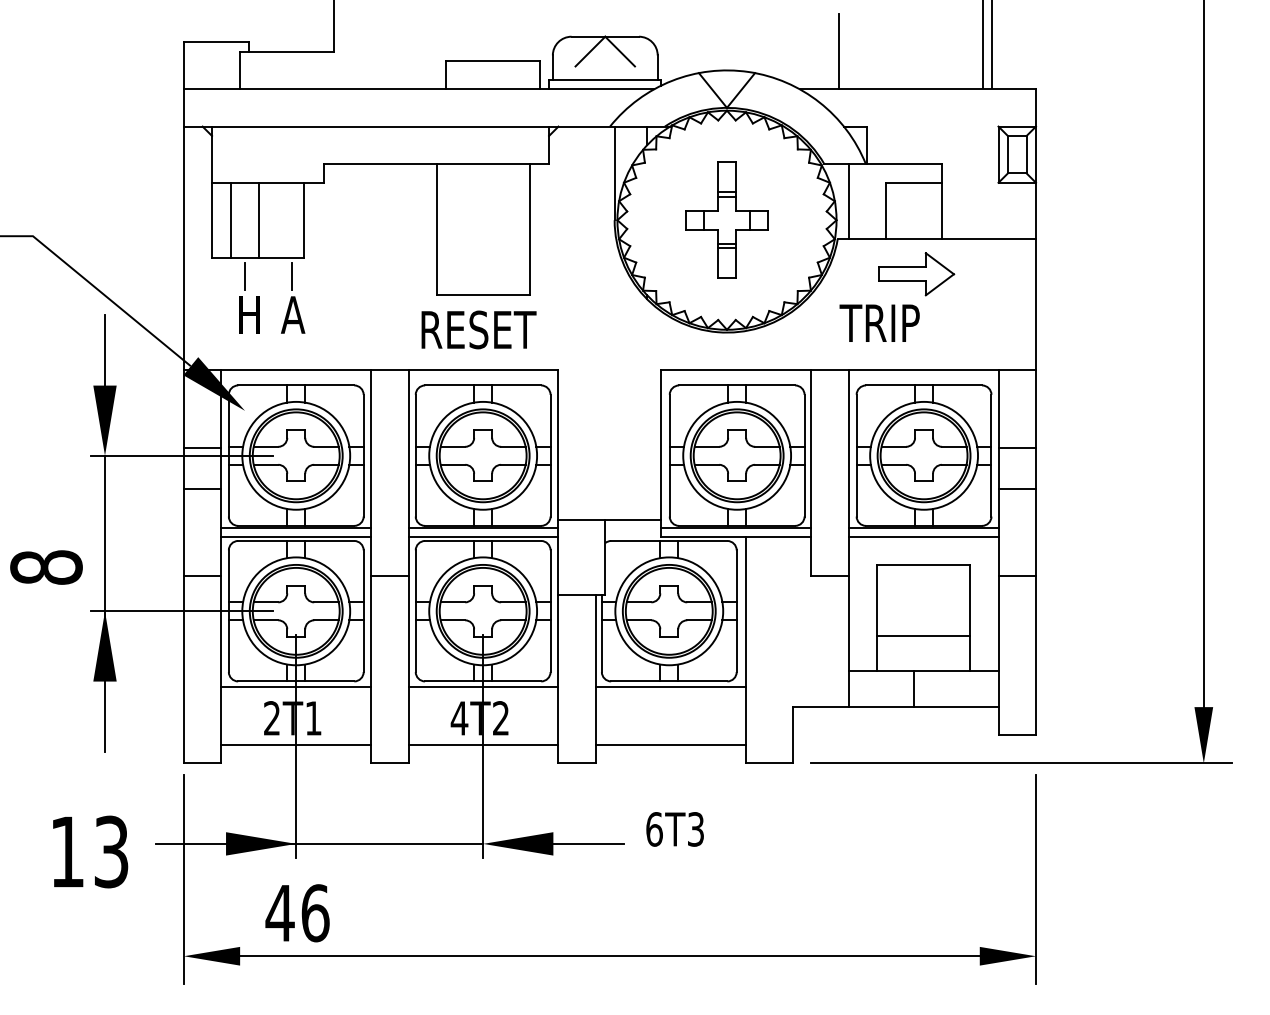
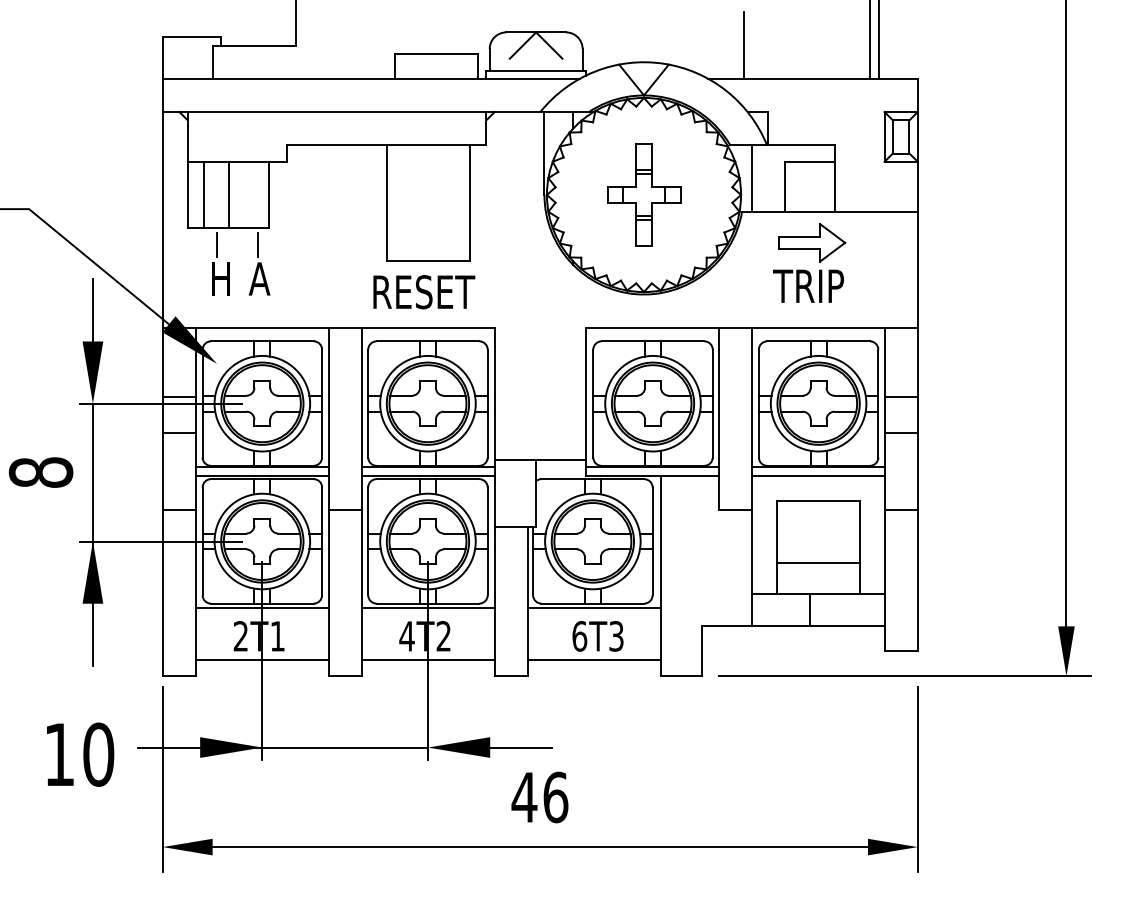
text: (879, 322) -> (808, 285), moved
text: (46, 567) -> (41, 472), moved
text: (674, 829) -> (597, 636), moved
text: (111, 851) -> (98, 754), 13 -> 10
text: (297, 913) -> (539, 797), moved

